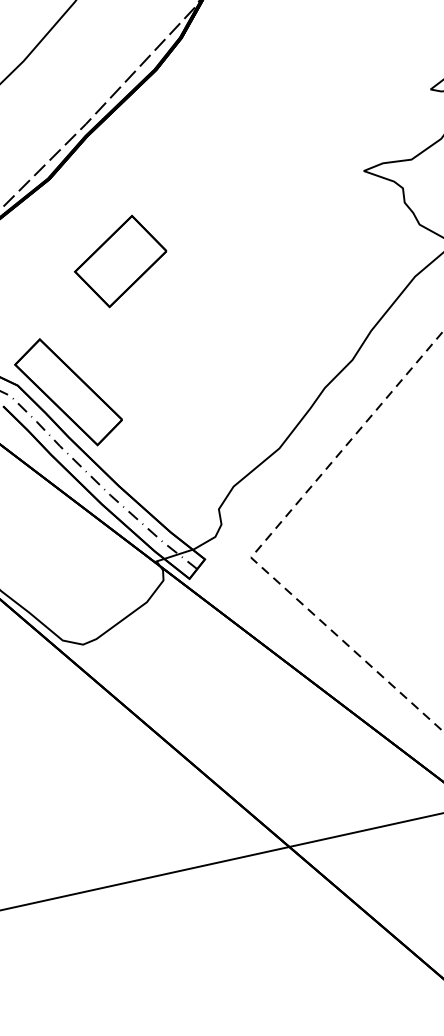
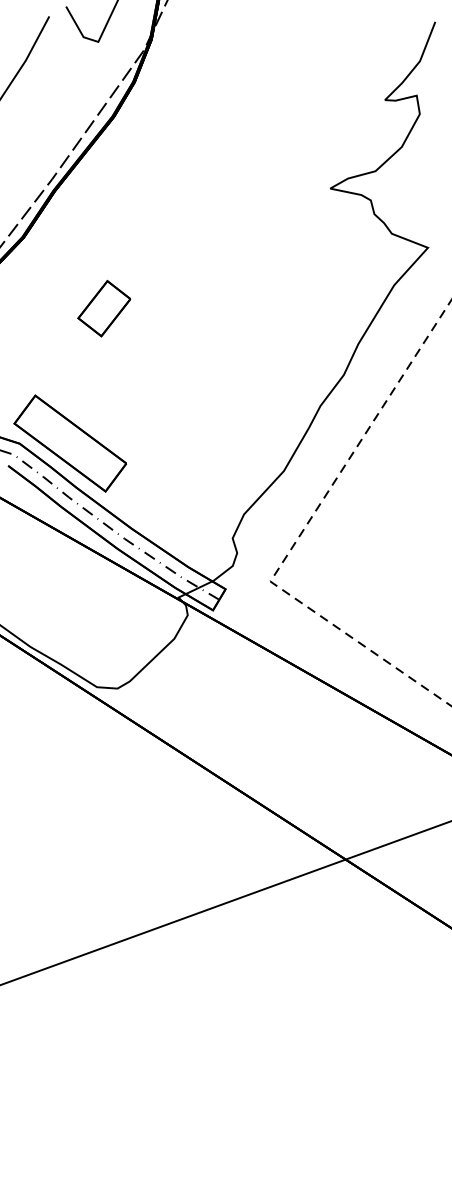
part: (120, 261) -> (104, 308), size x0.6

